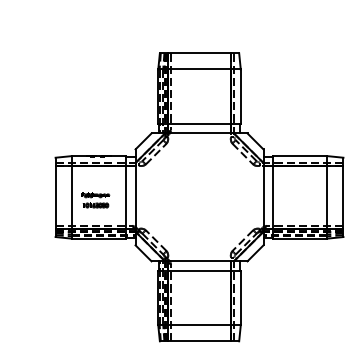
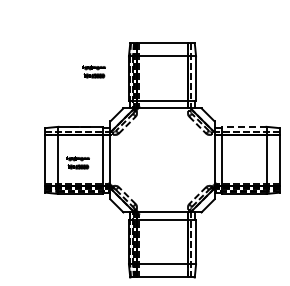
part: (114, 88) -> (93, 71), added
line: (299, 155) -> (243, 126), solid -> dashed

